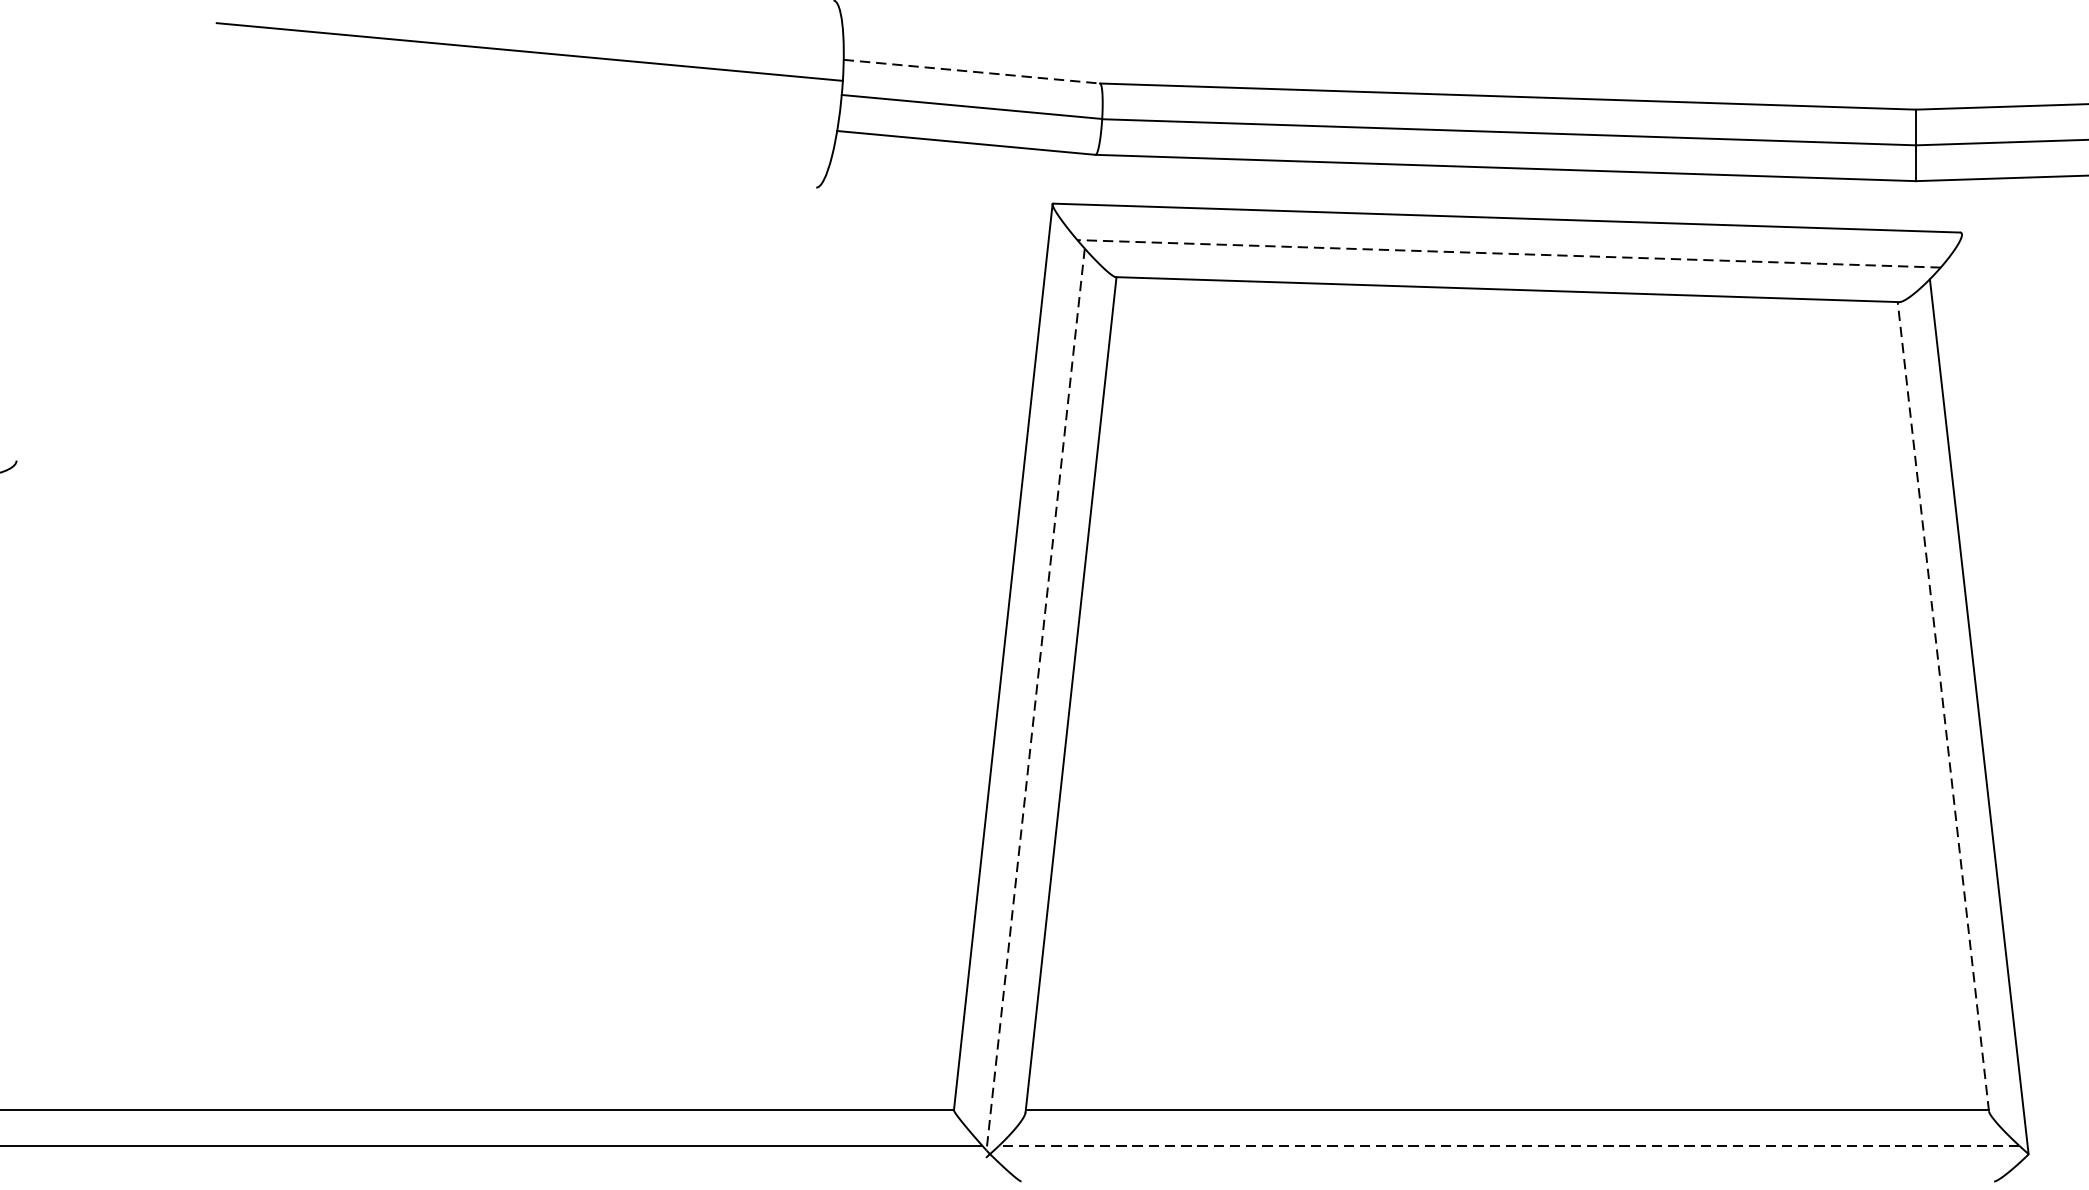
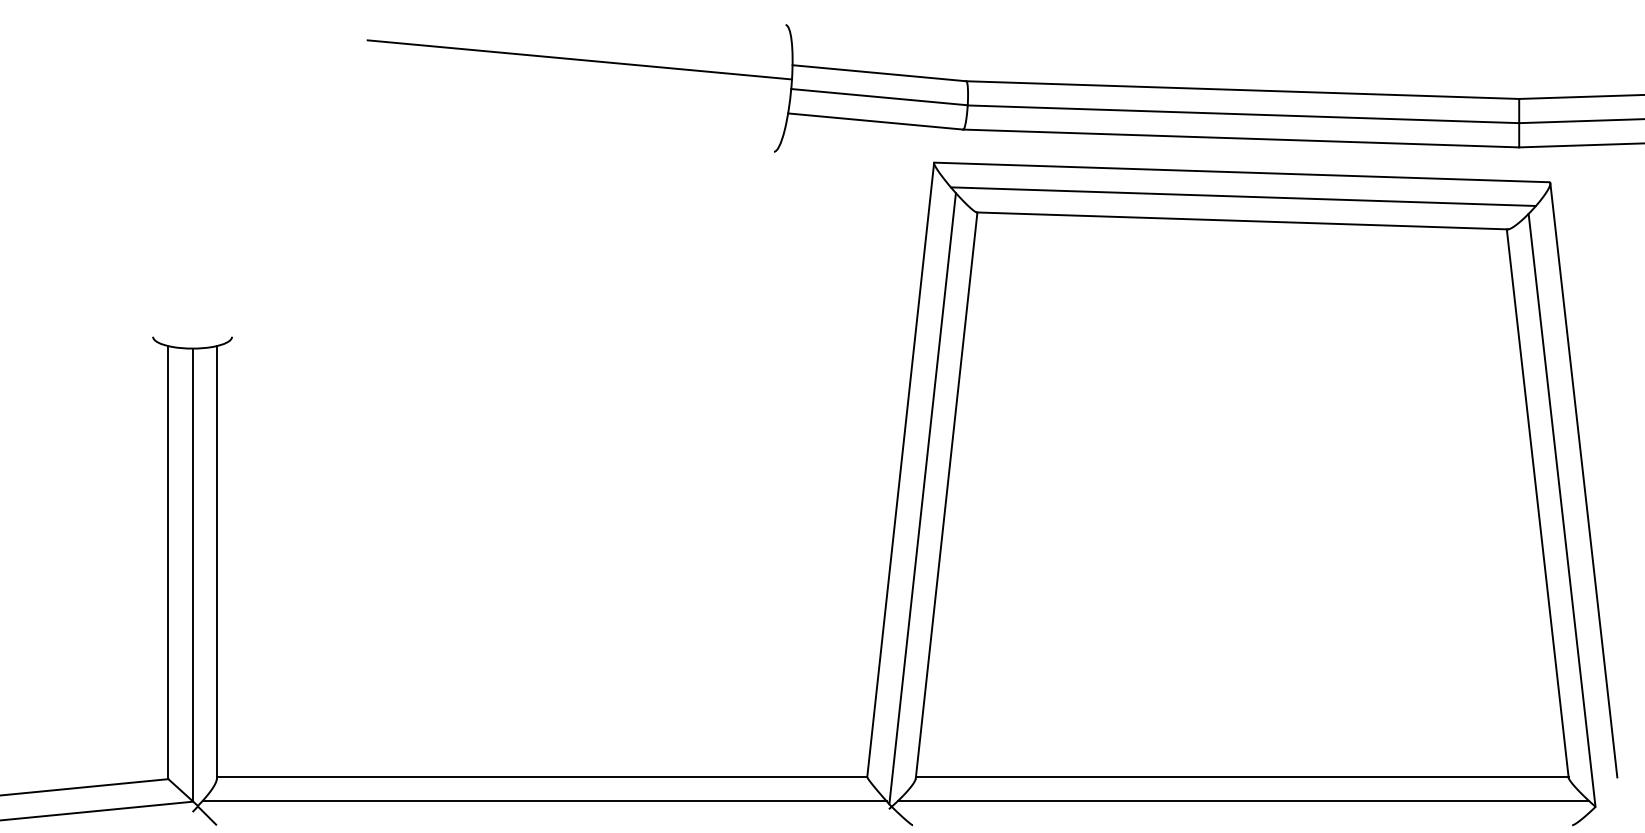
line: (971, 72) -> (879, 73), dashed -> solid
line: (1509, 253) -> (1243, 196), dashed -> solid
line: (2010, 672) -> (1583, 480), added
line: (1035, 700) -> (922, 499), dashed -> solid
line: (1943, 706) -> (1537, 503), dashed -> solid
line: (1509, 1146) -> (1243, 801), dashed -> solid

